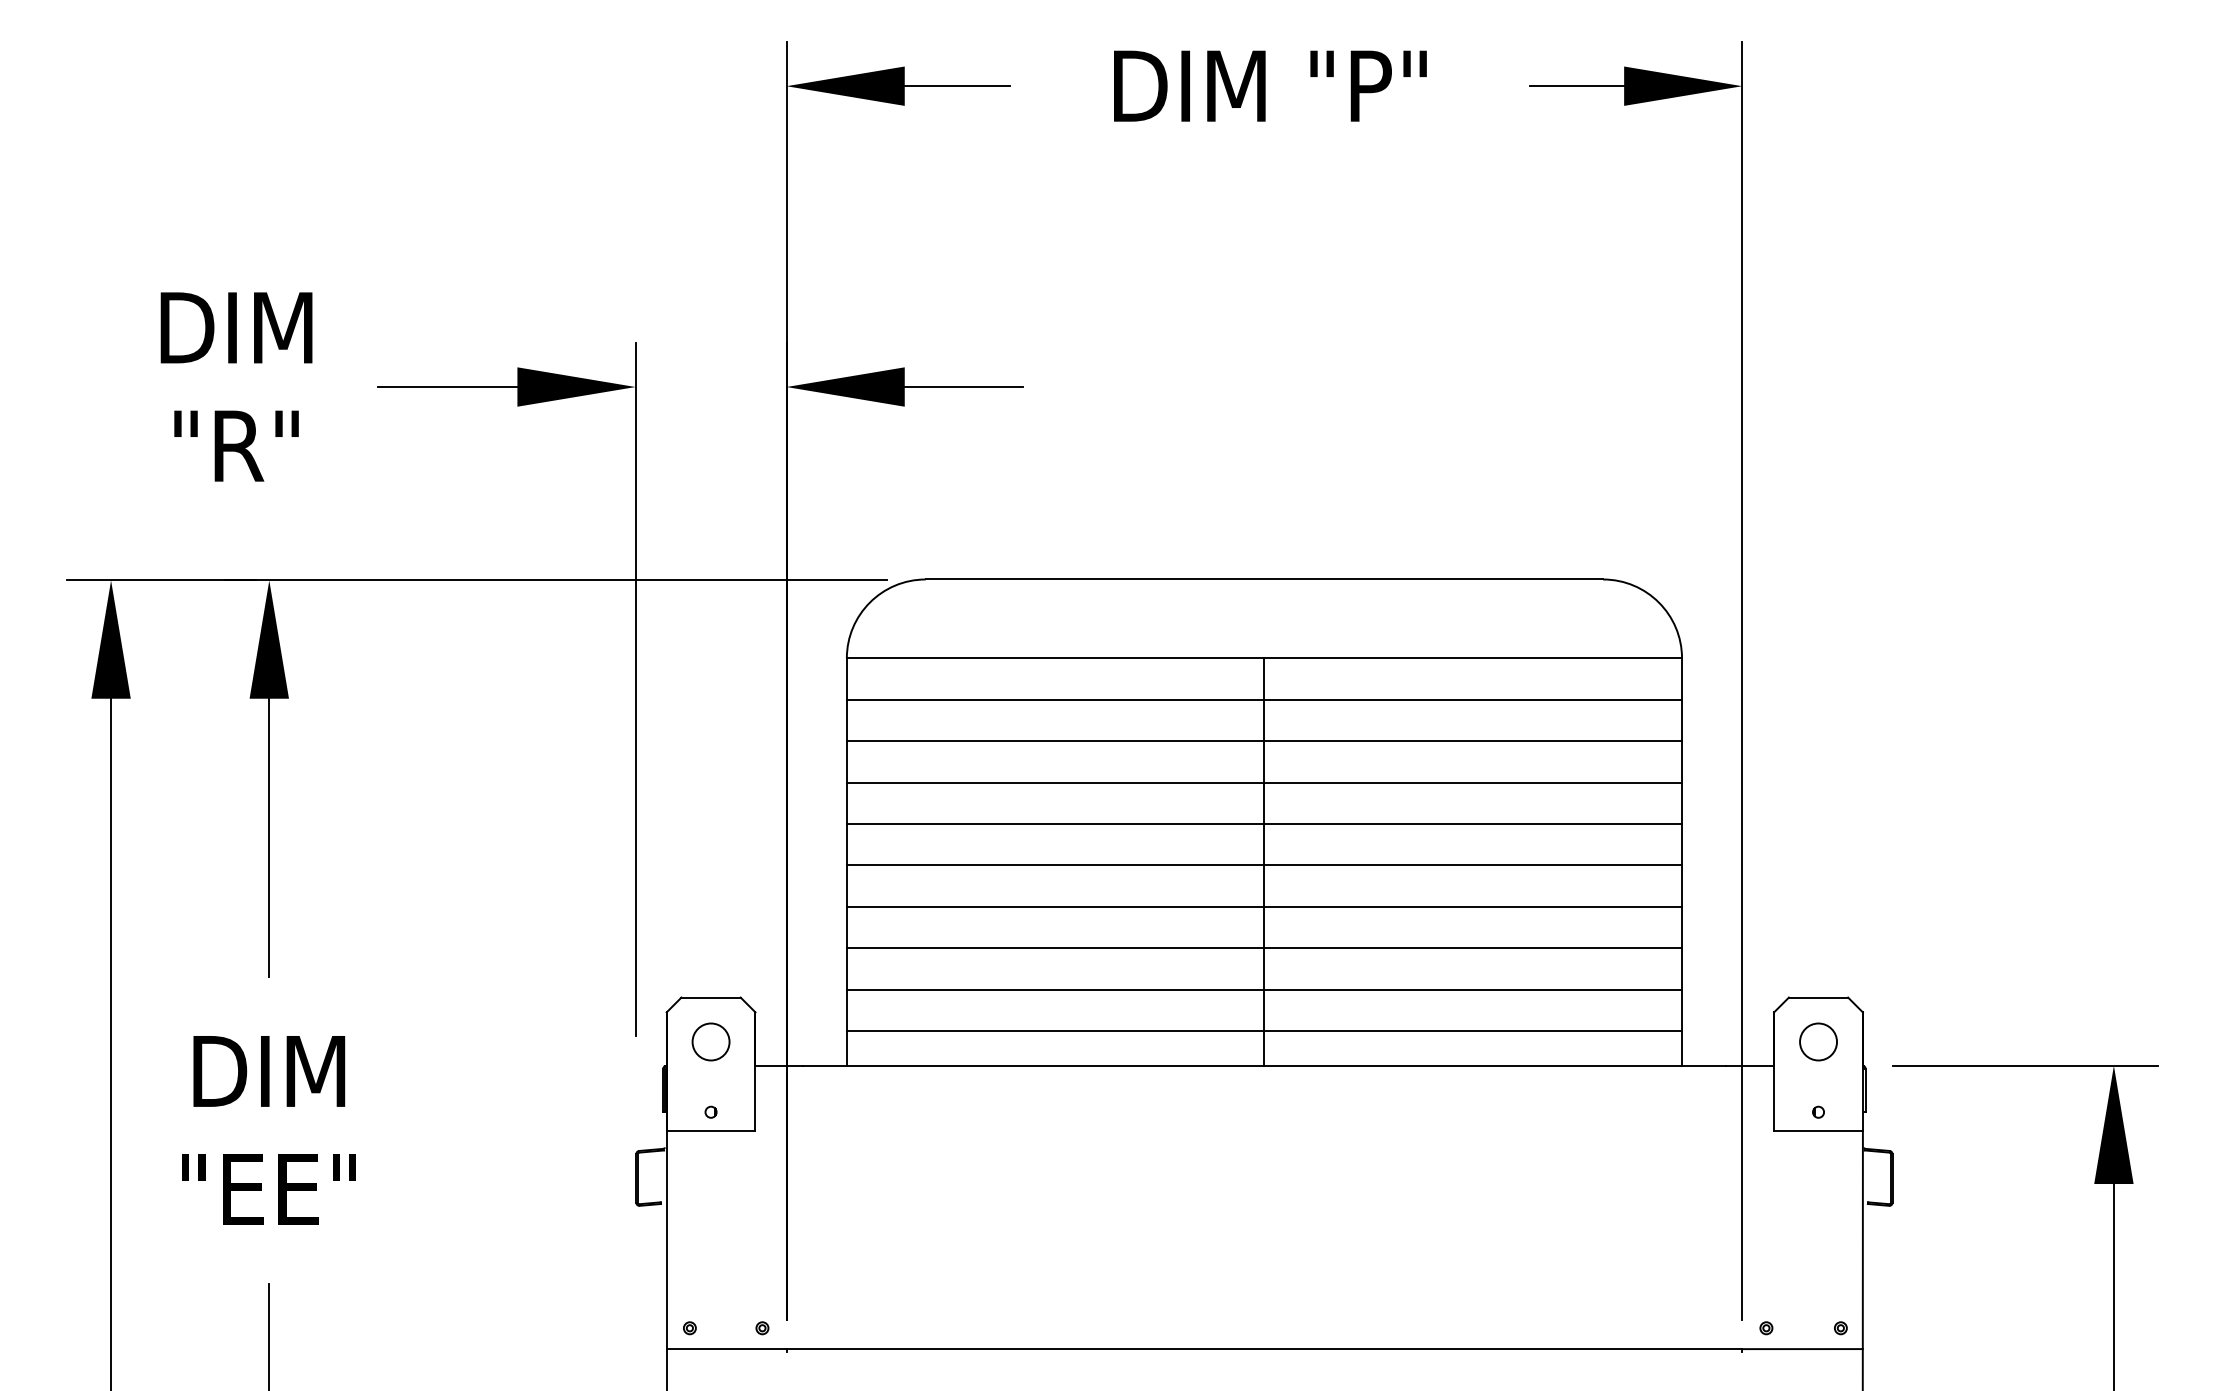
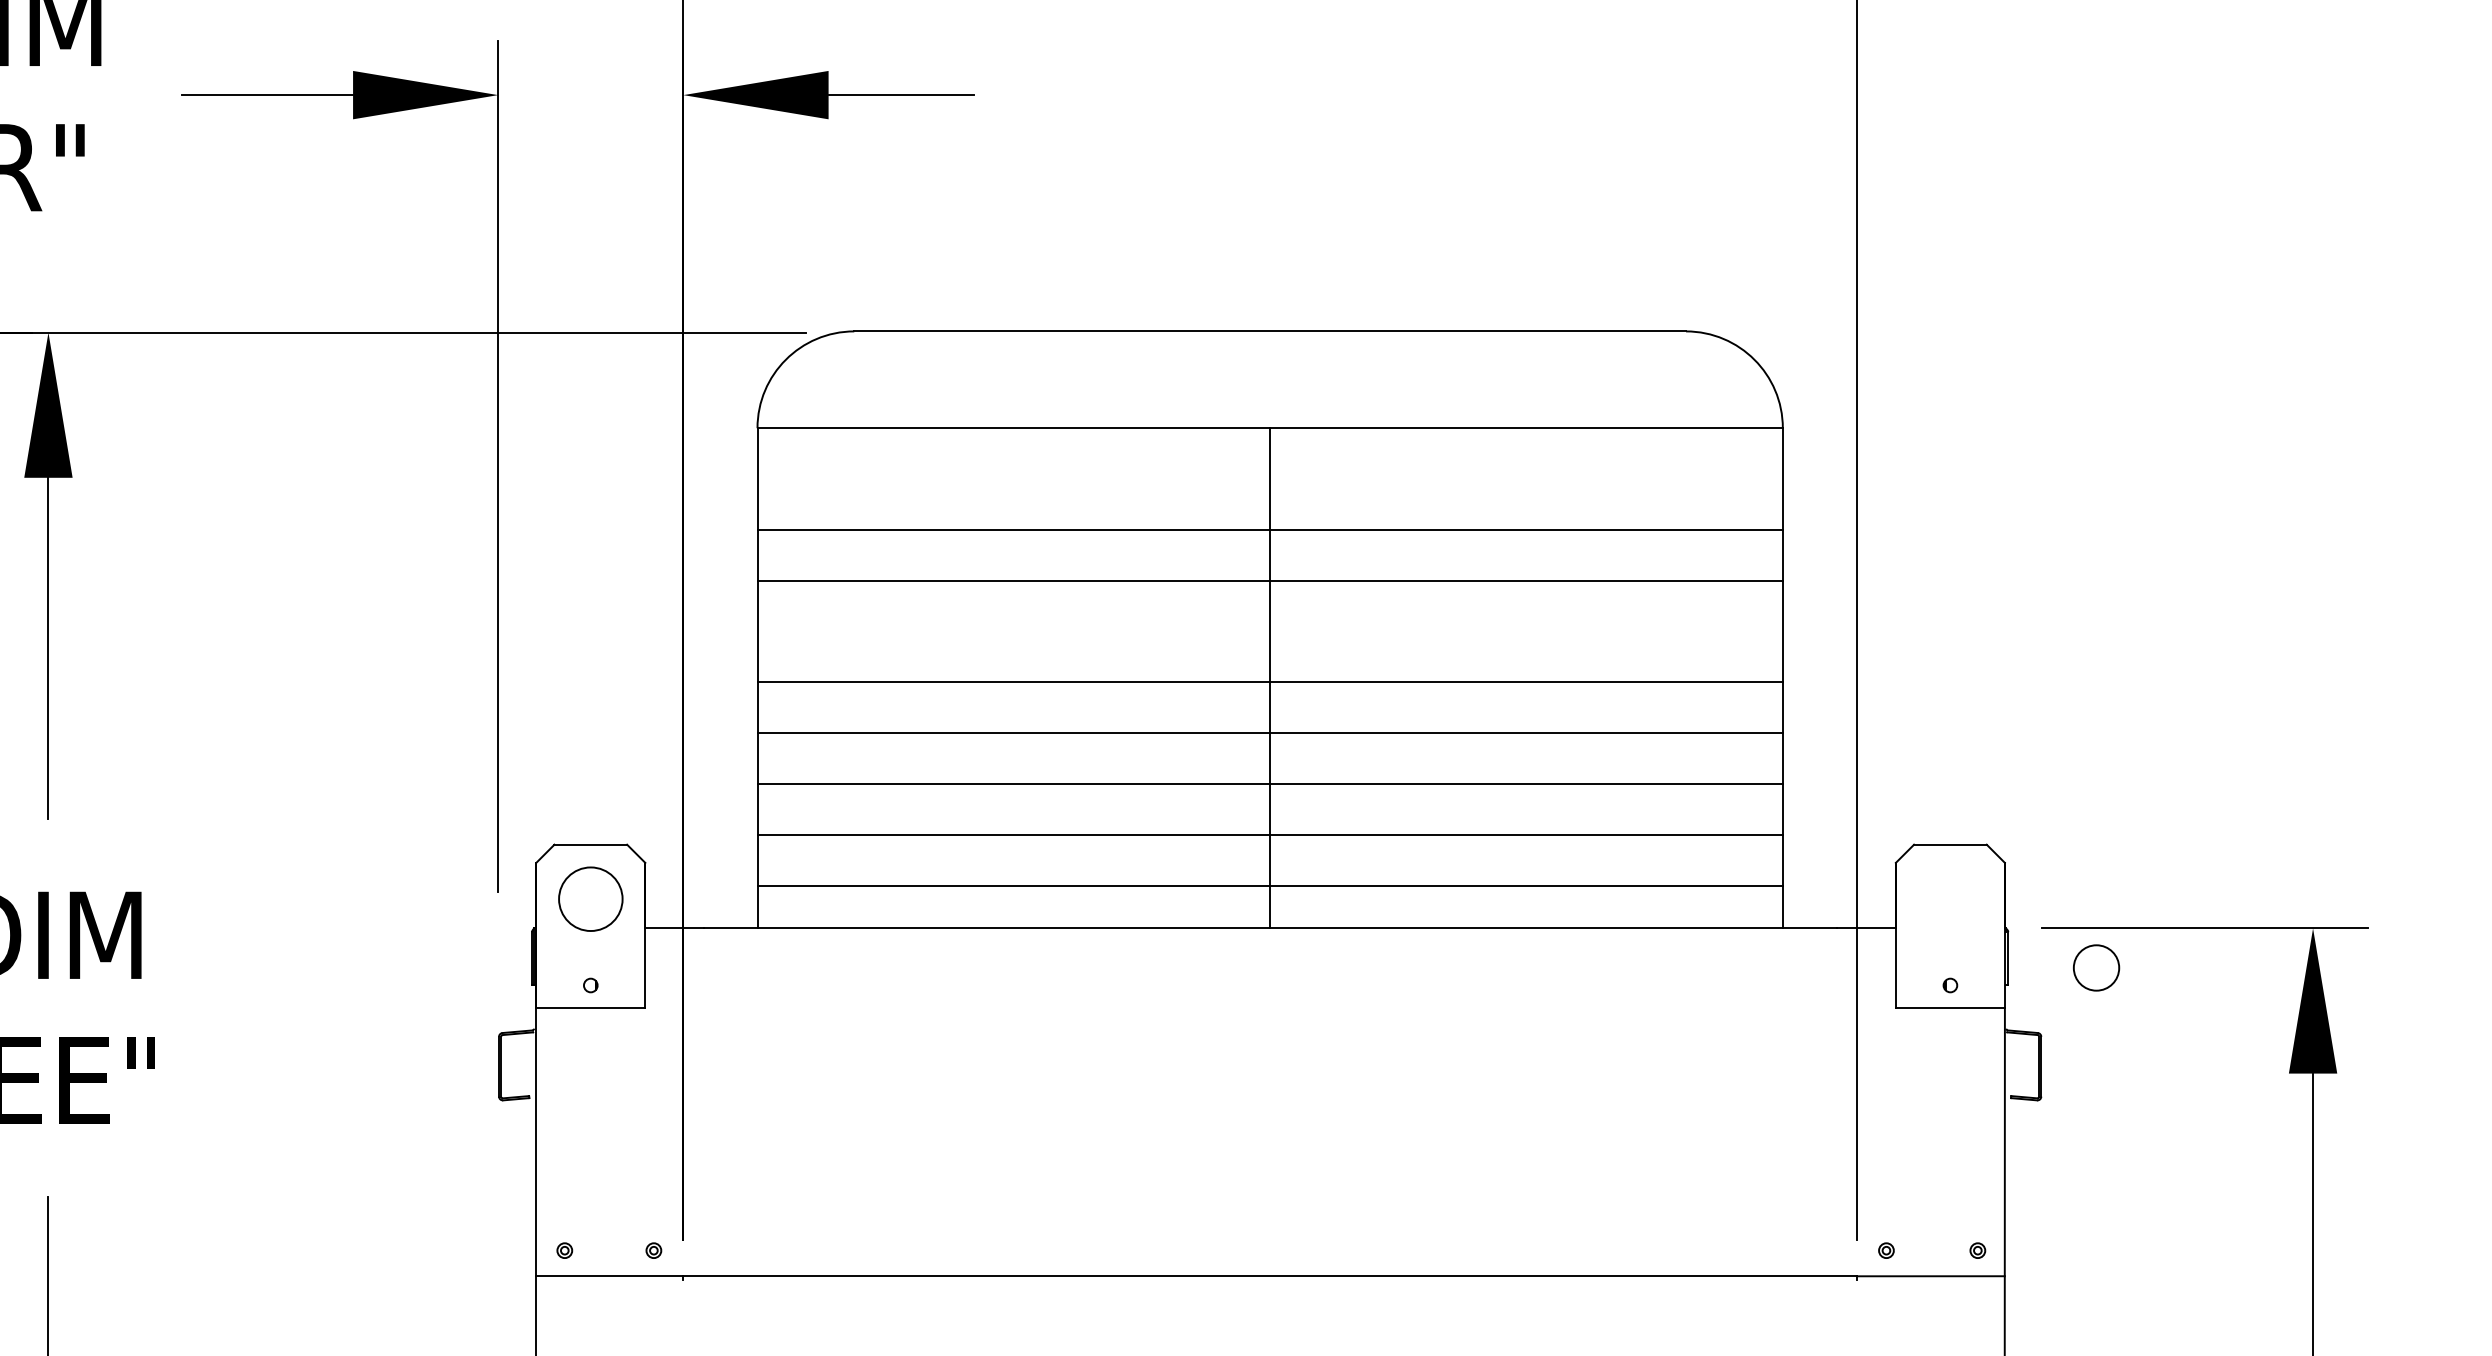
line: (1264, 699) -> (1270, 478), removed
line: (1264, 823) -> (1270, 630), removed
circle: (710, 1041) -> (590, 898), size x1.4
circle: (1818, 1041) -> (2096, 967), moved

